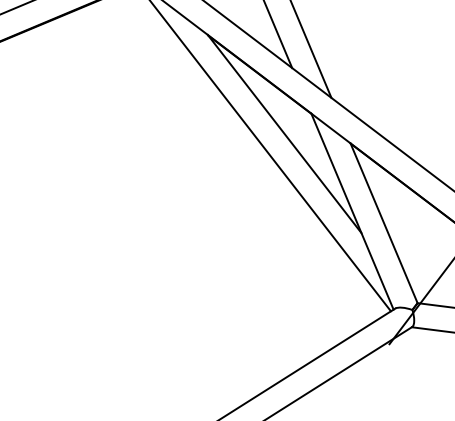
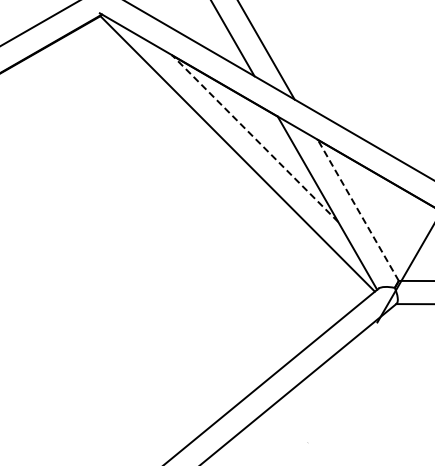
line: (285, 133) -> (255, 138), solid -> dashed
line: (384, 222) -> (358, 209), solid -> dashed

